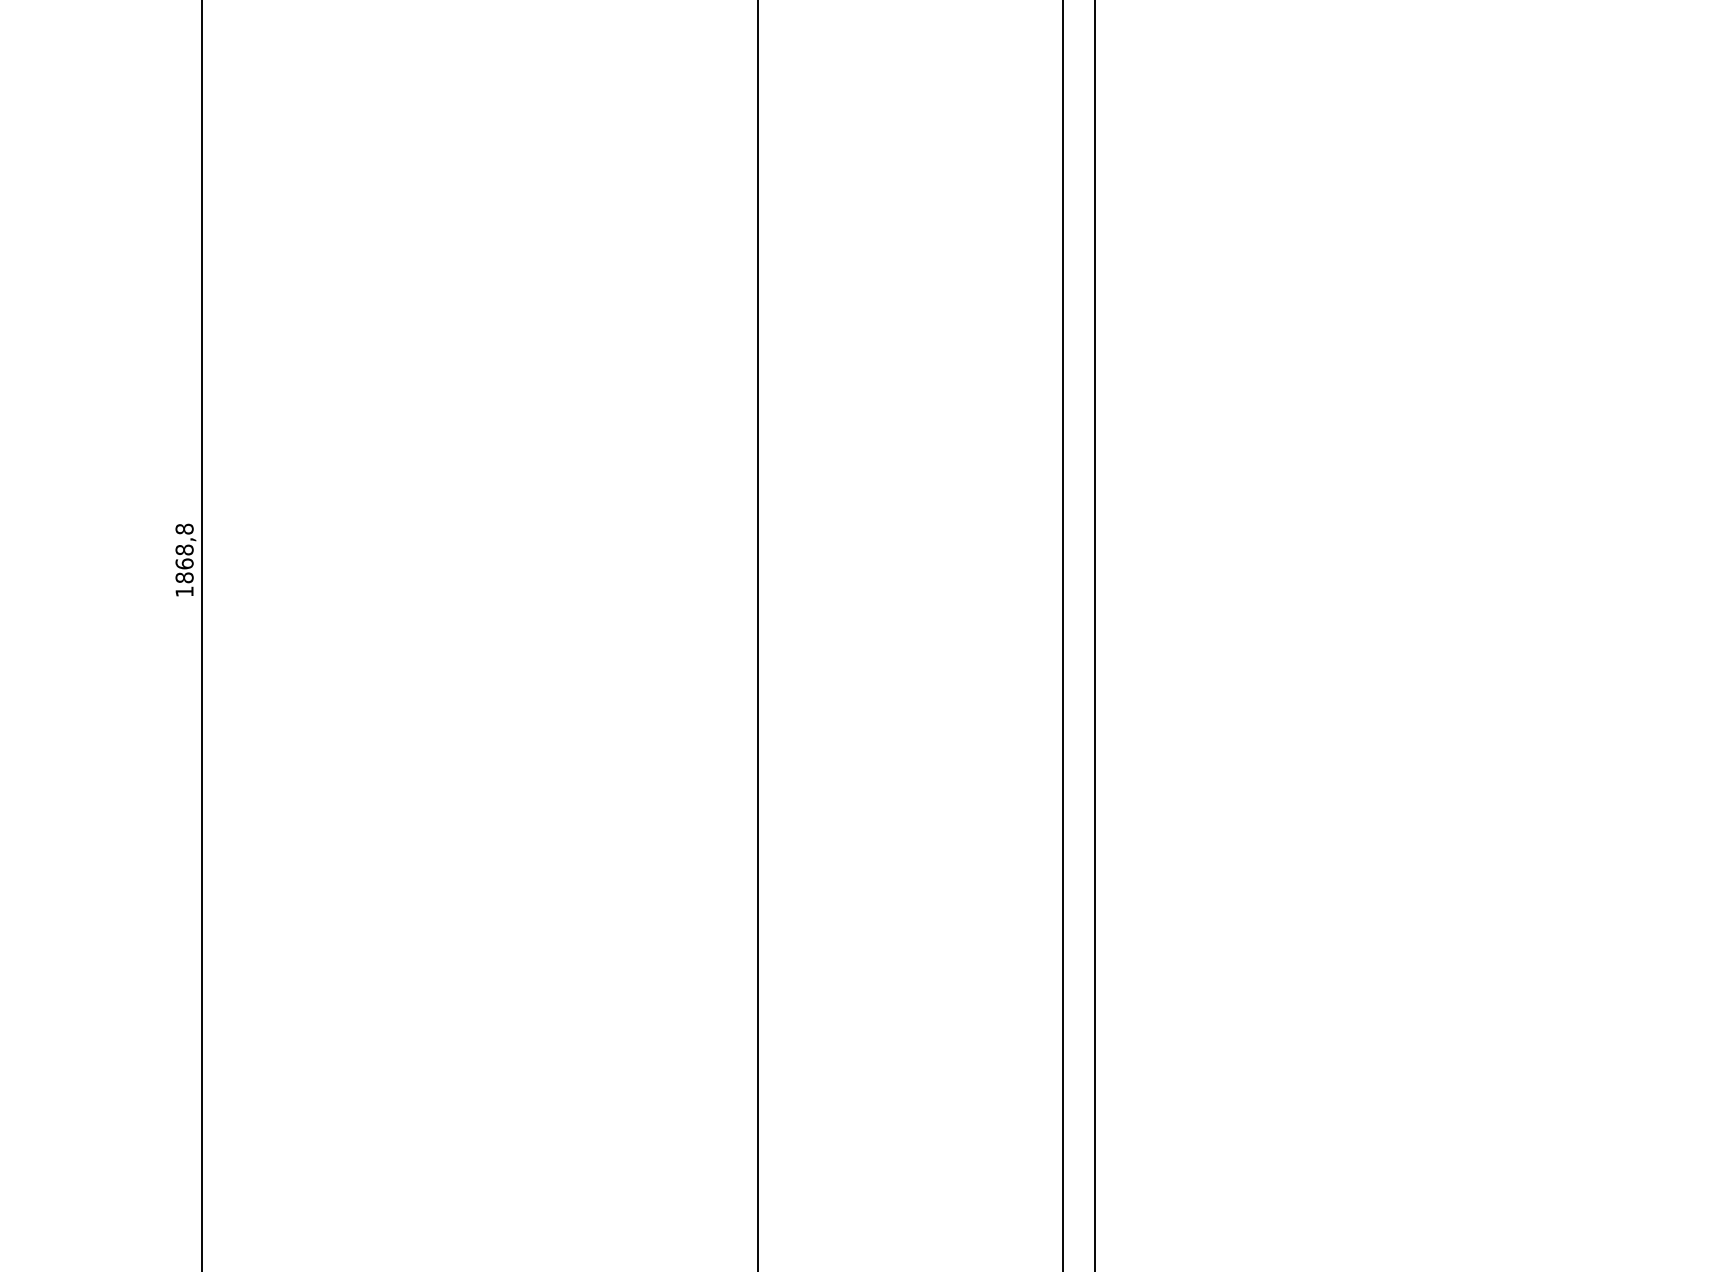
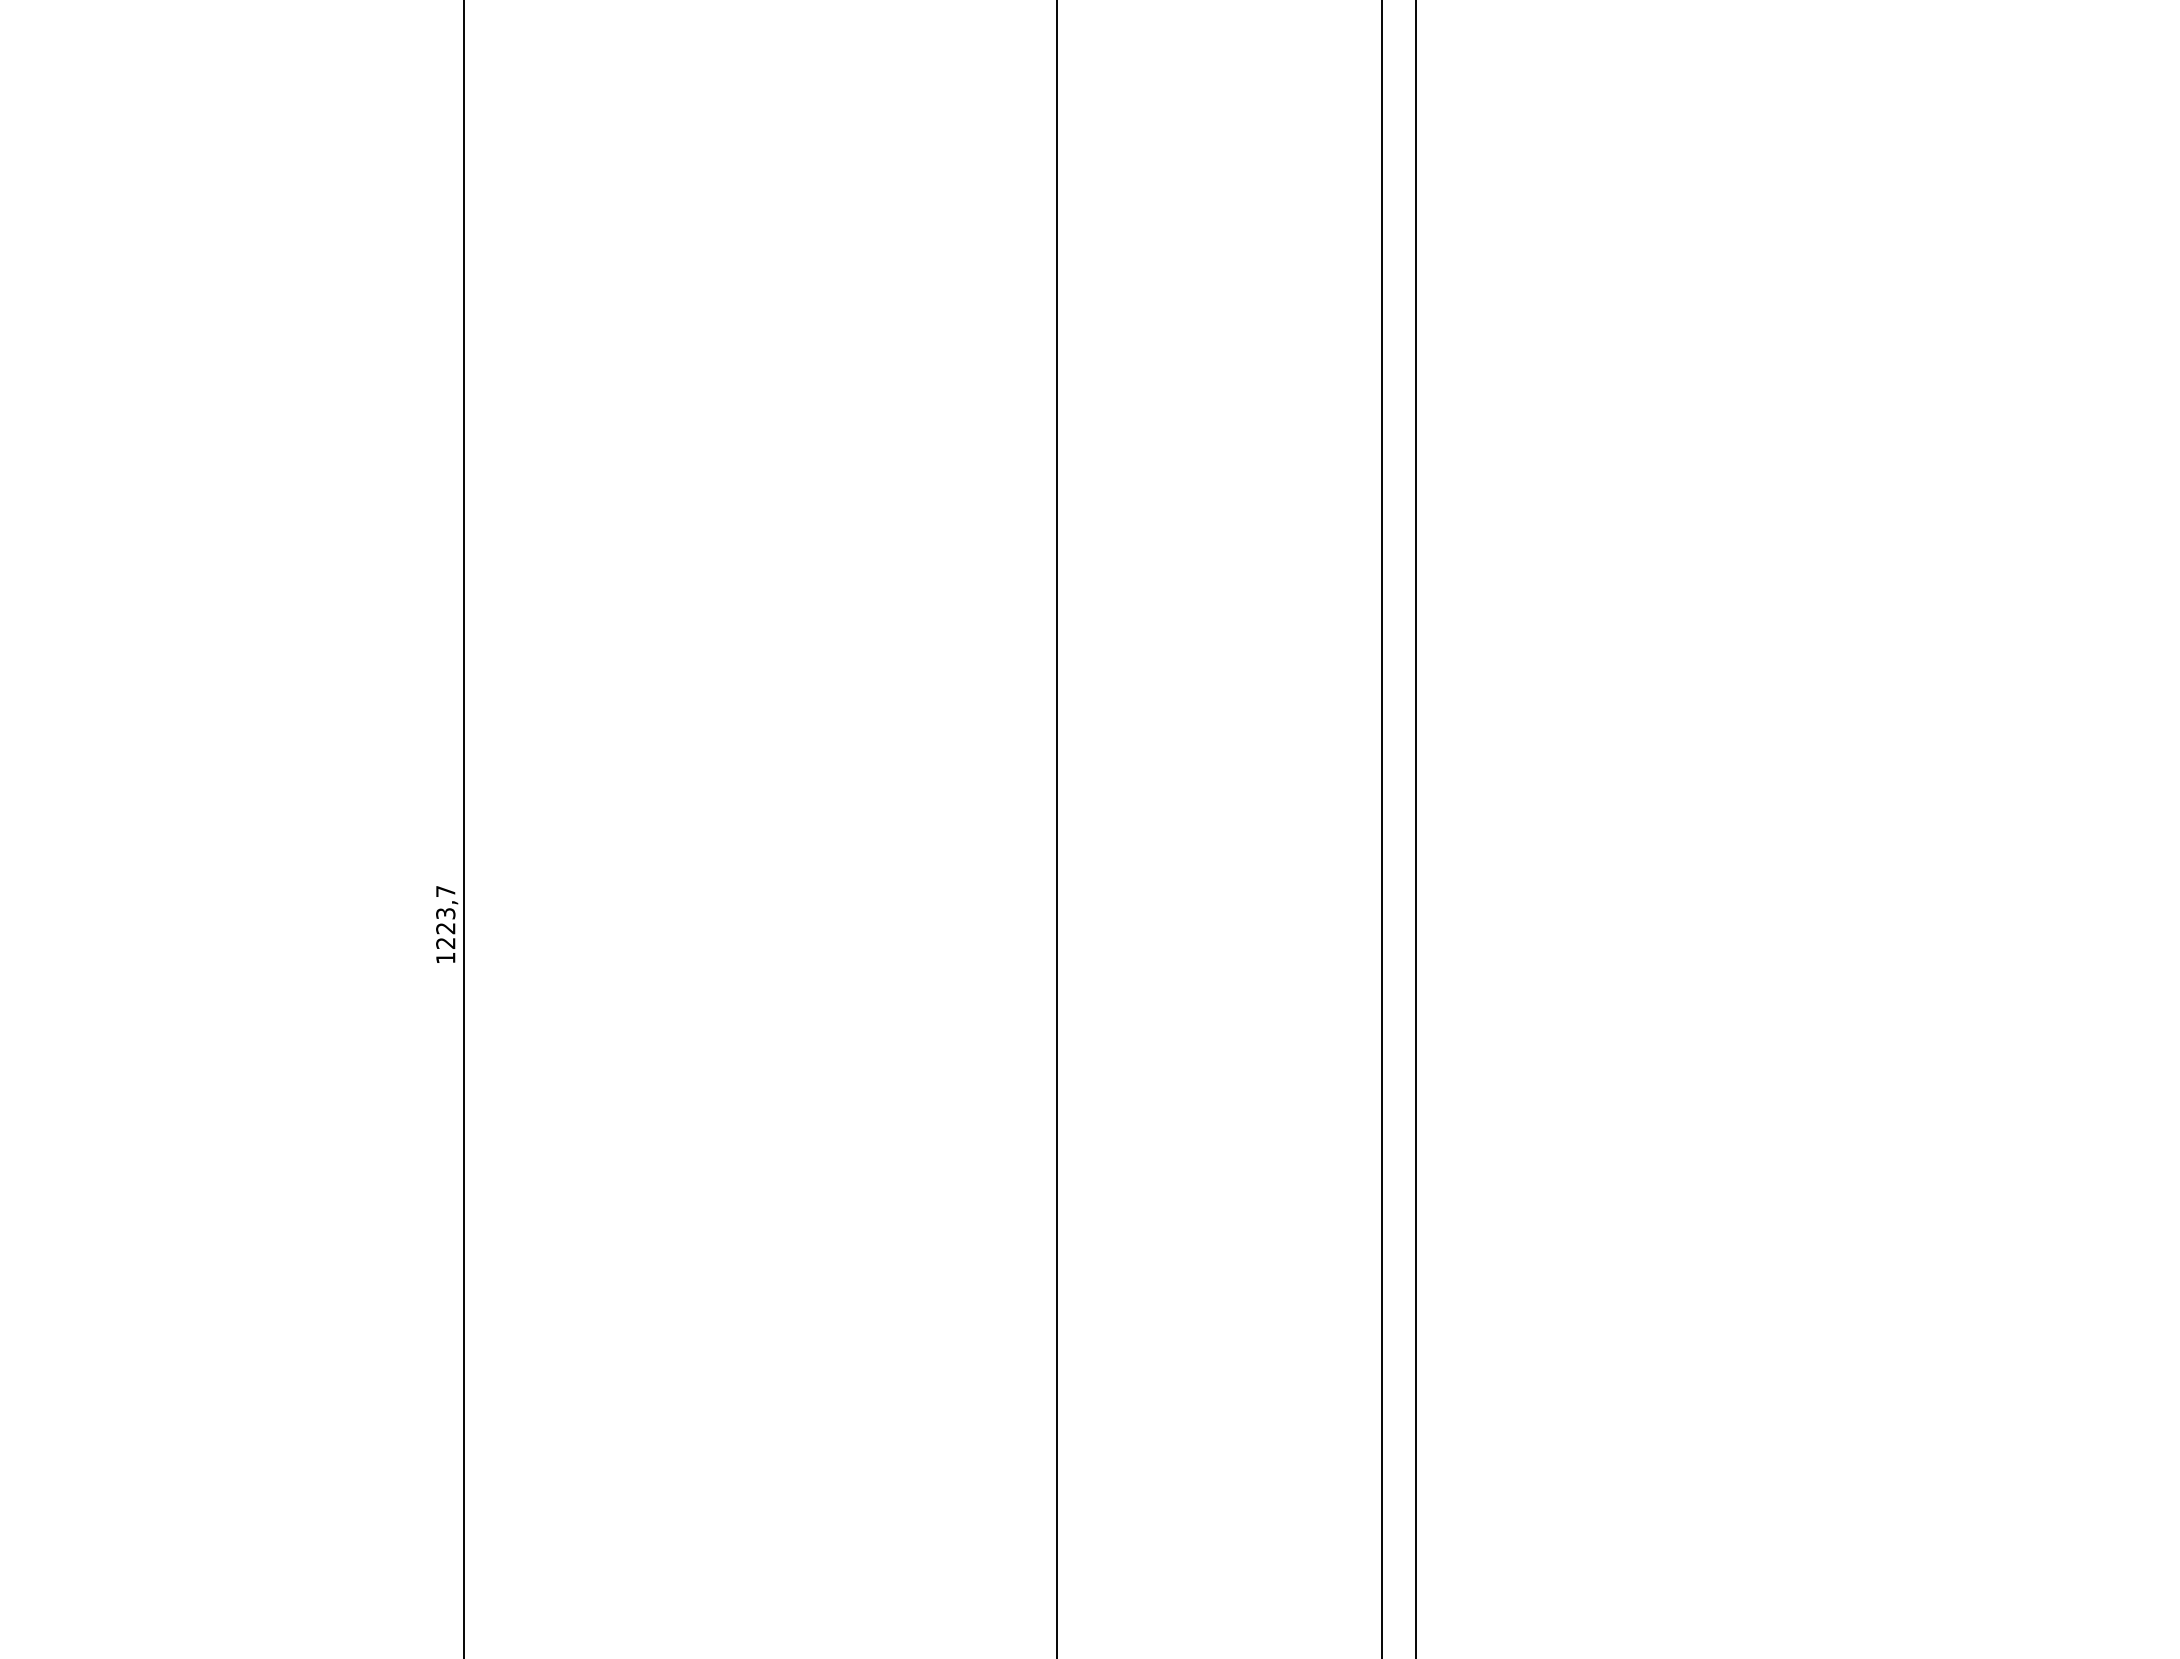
text: (184, 553) -> (445, 917), 1868,8 -> 1223,7

